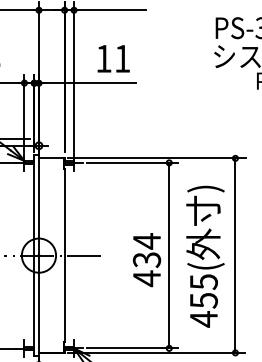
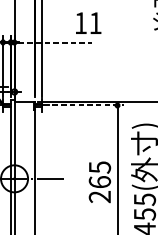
text: (113, 58) -> (88, 22), moved
line: (90, 83) -> (55, 42), solid -> dashed
line: (132, 162) -> (88, 105), solid -> dashed
text: (146, 260) -> (99, 182), 434 -> 265

